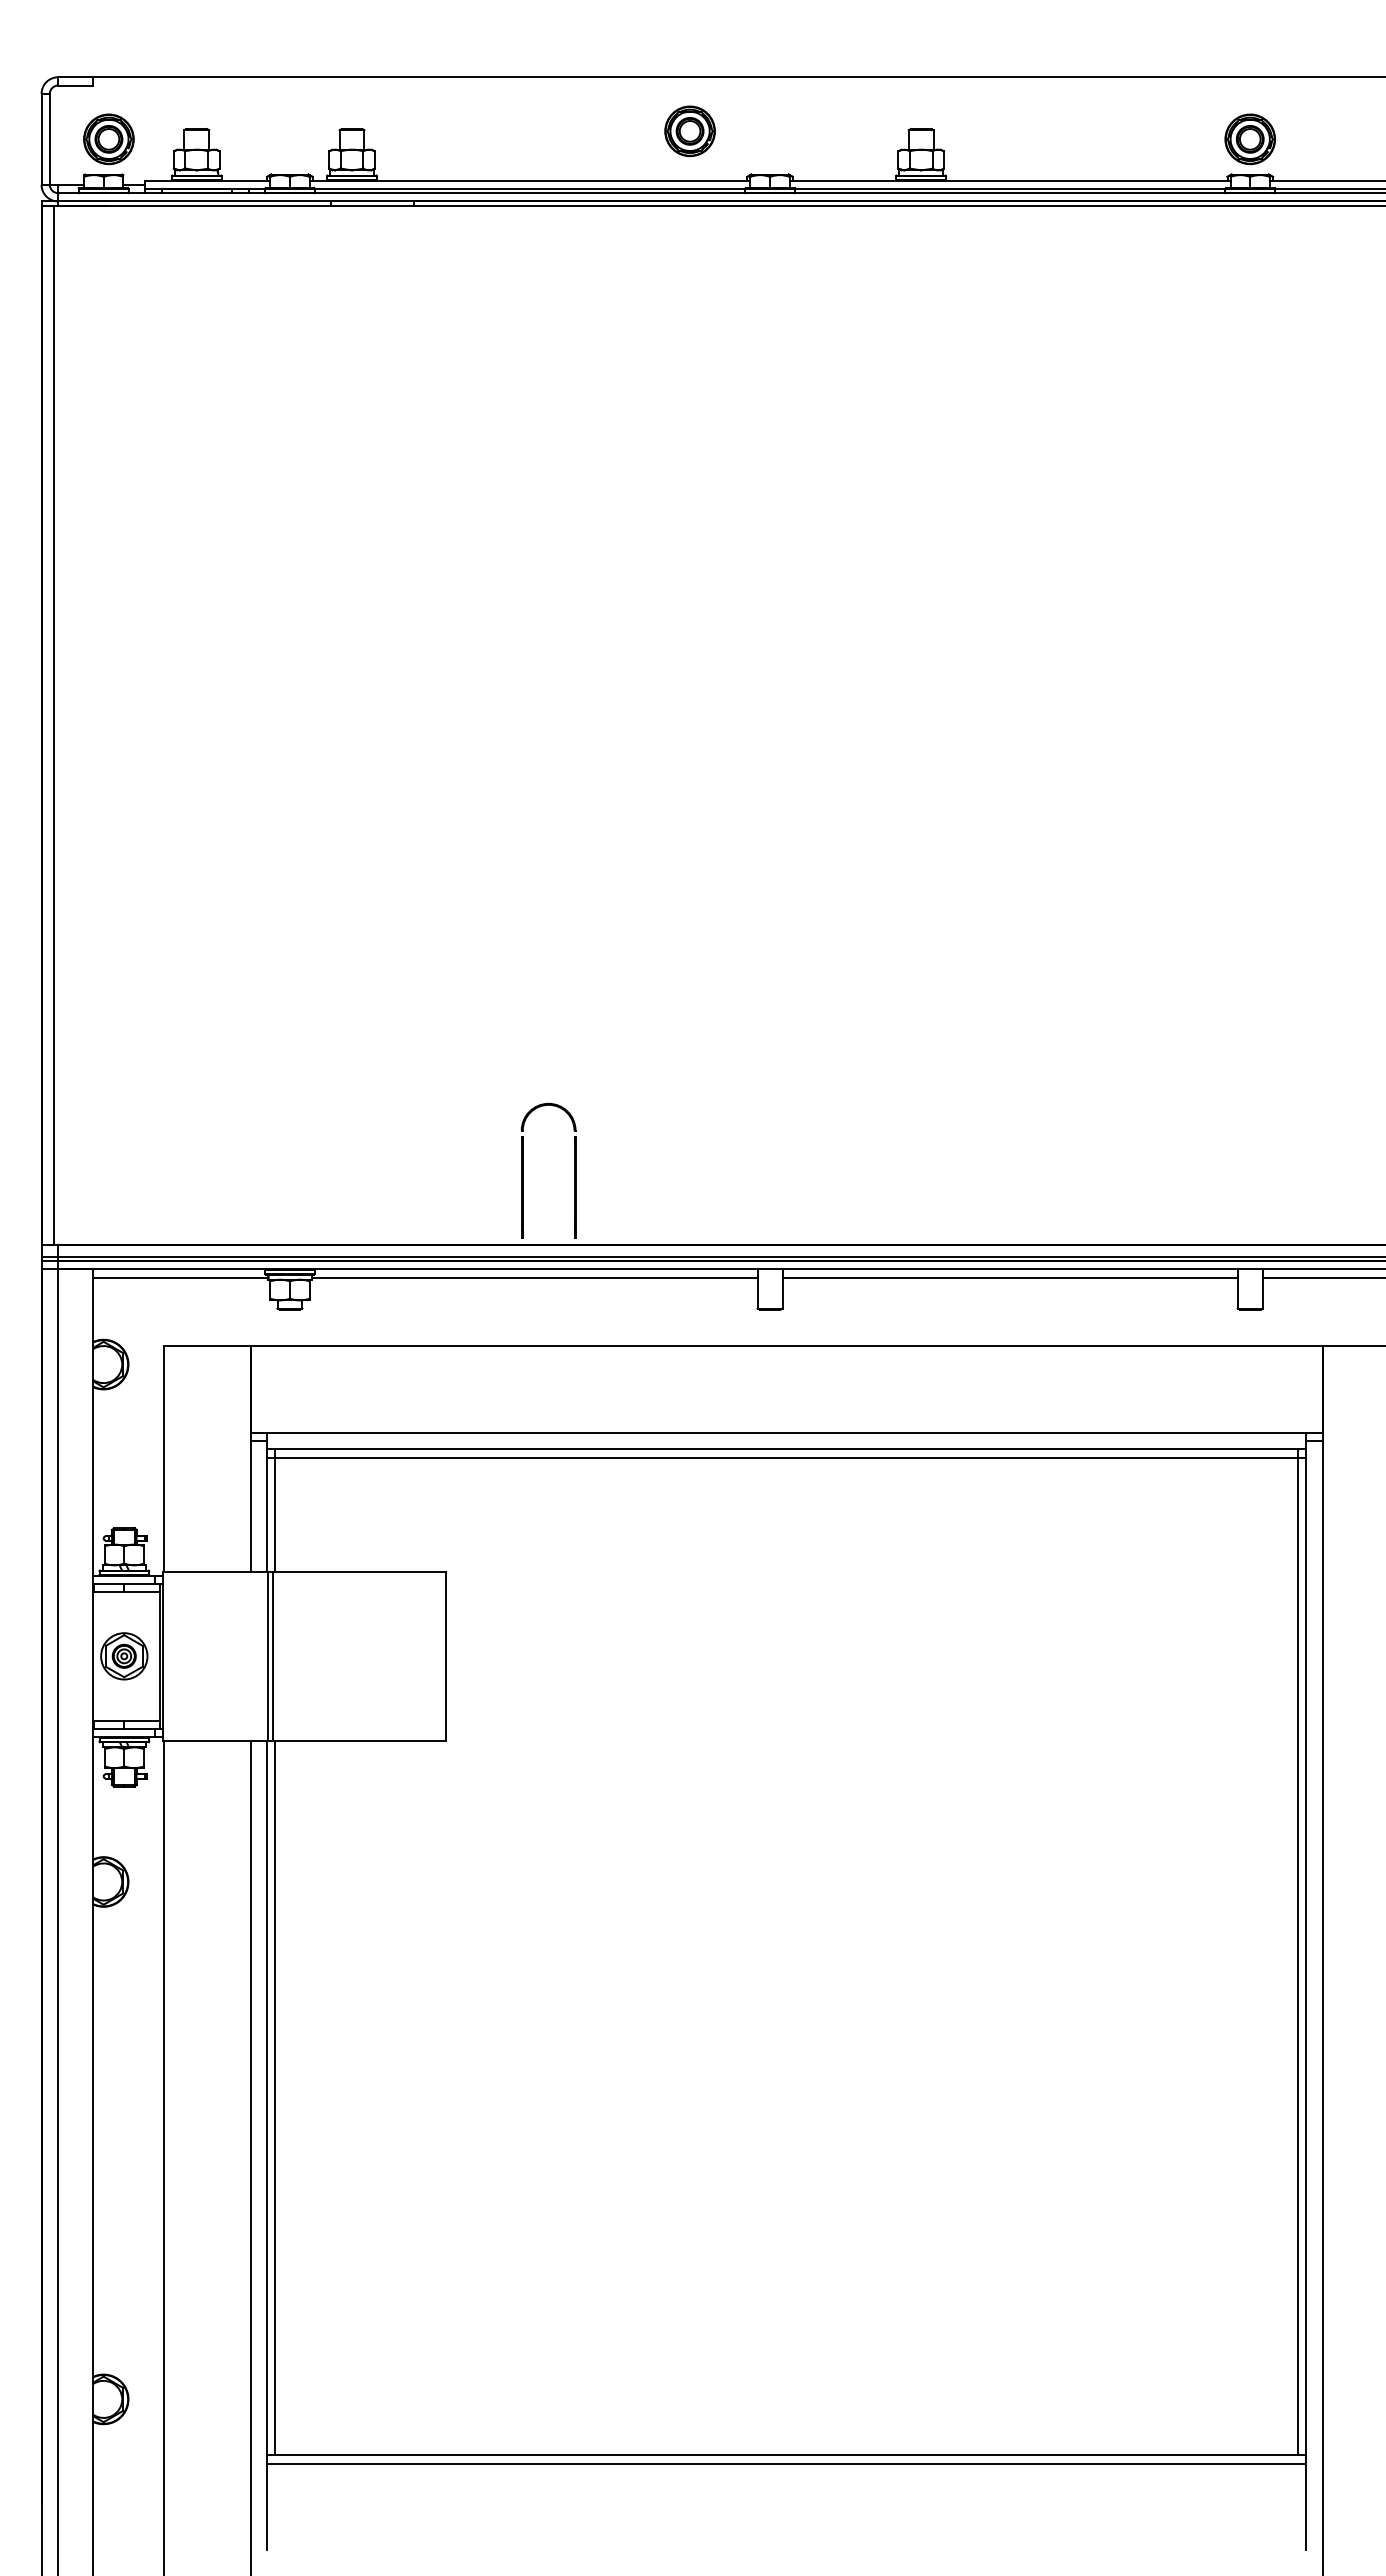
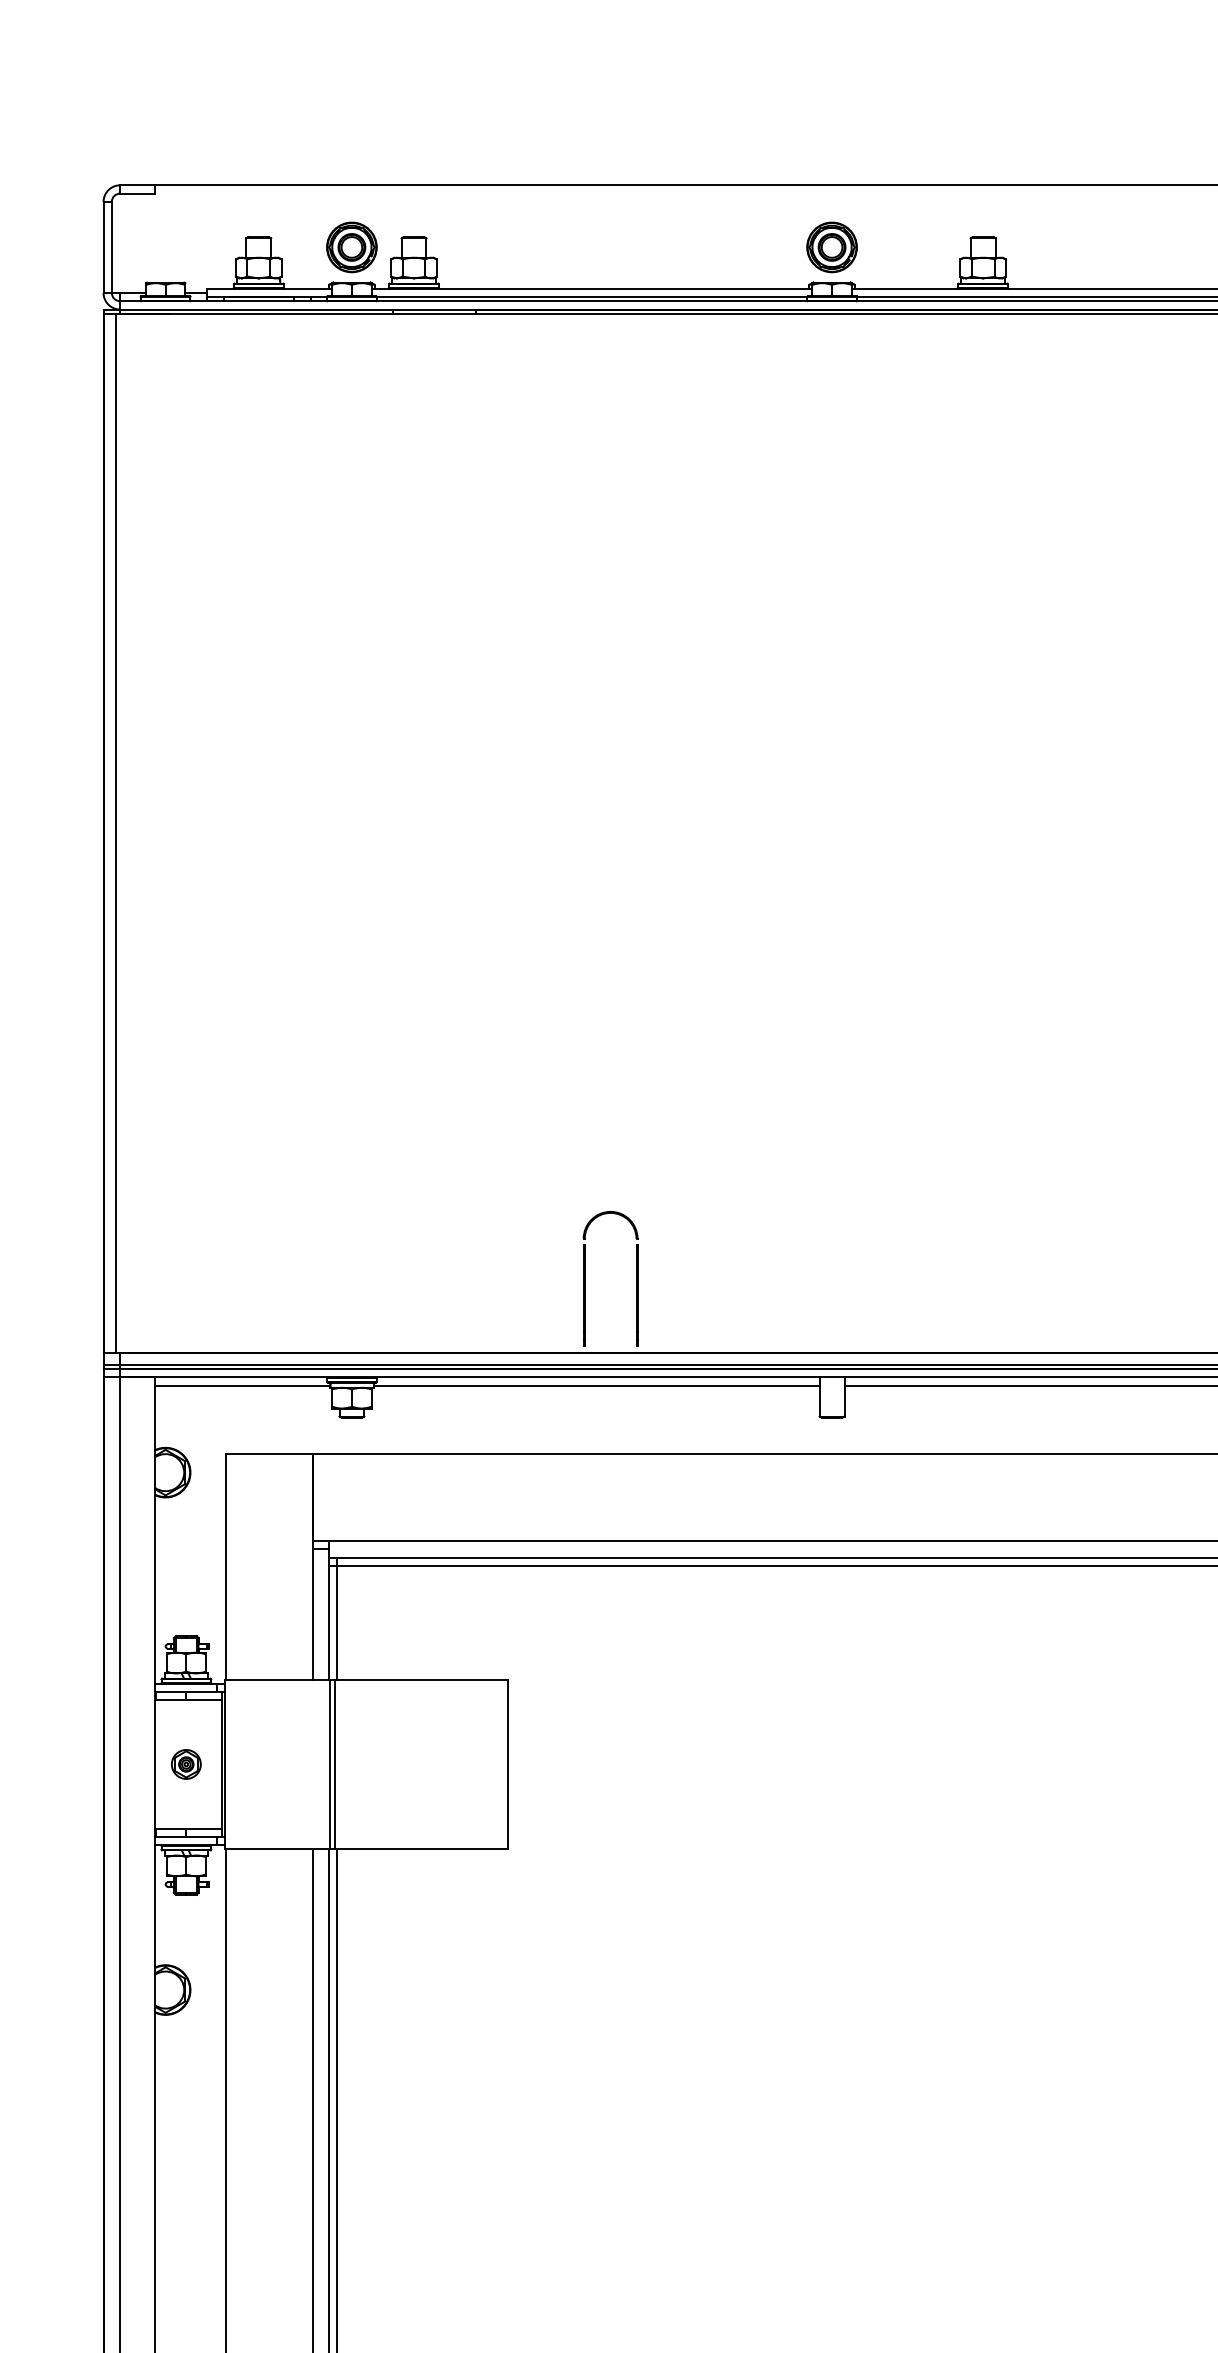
part: (689, 131) -> (831, 247), moved
part: (108, 139) -> (351, 247), moved
part: (124, 1656) -> (186, 1764), size x0.62

